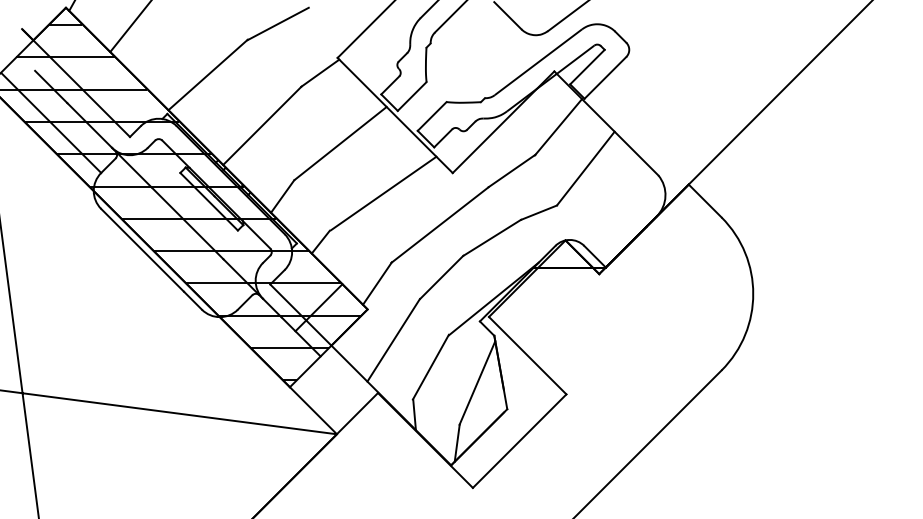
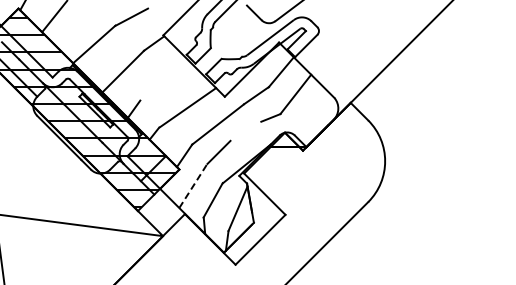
line: (339, 142) -> (164, 80), removed
line: (491, 236) -> (245, 130), removed
line: (394, 339) -> (193, 185), solid -> dashed

